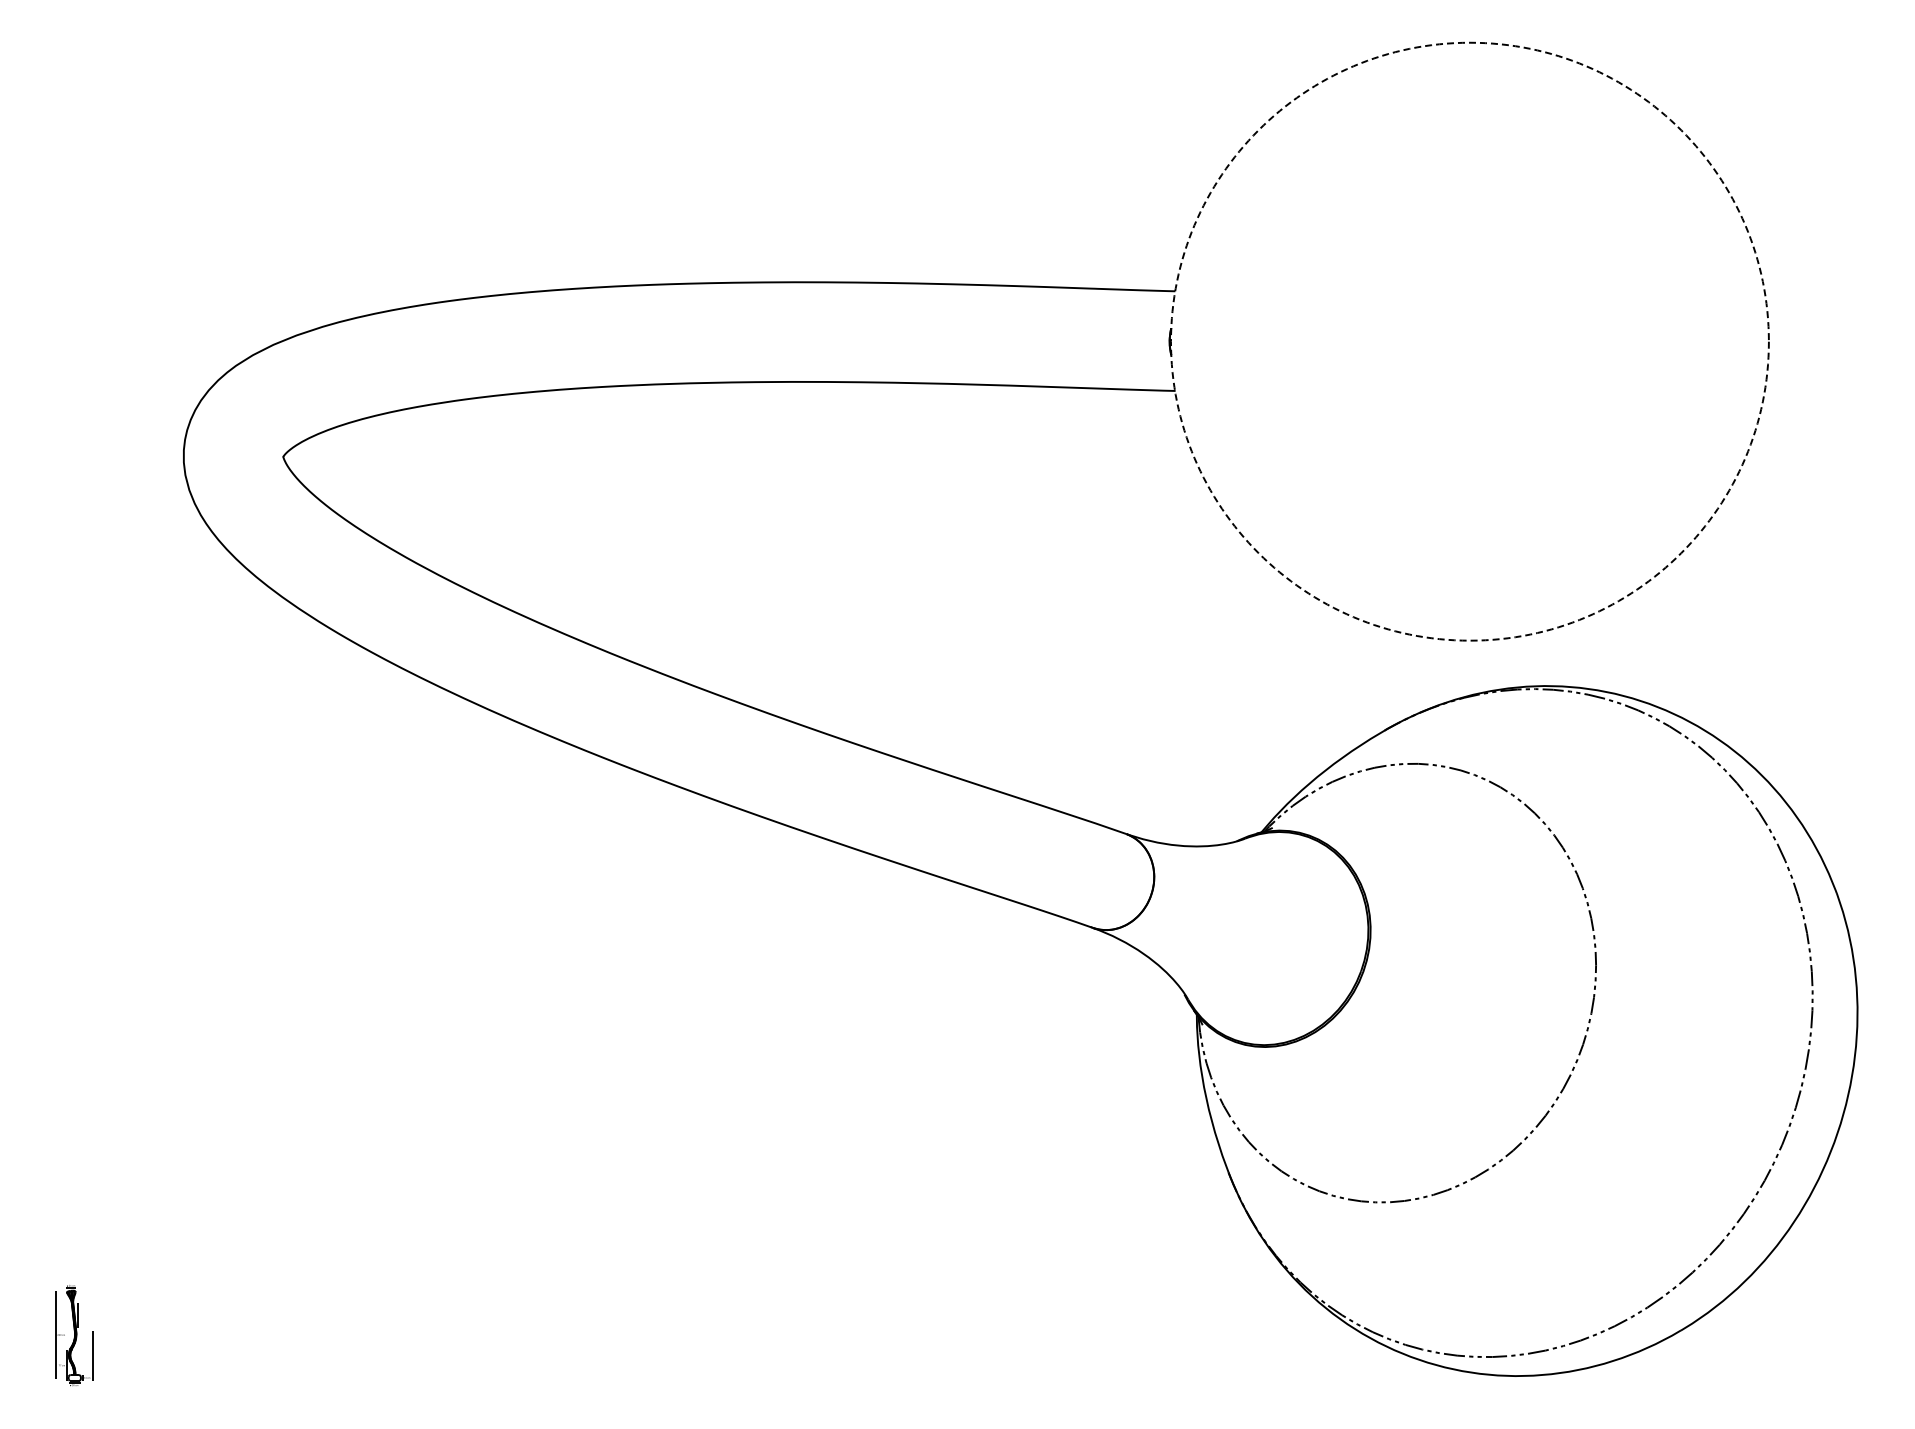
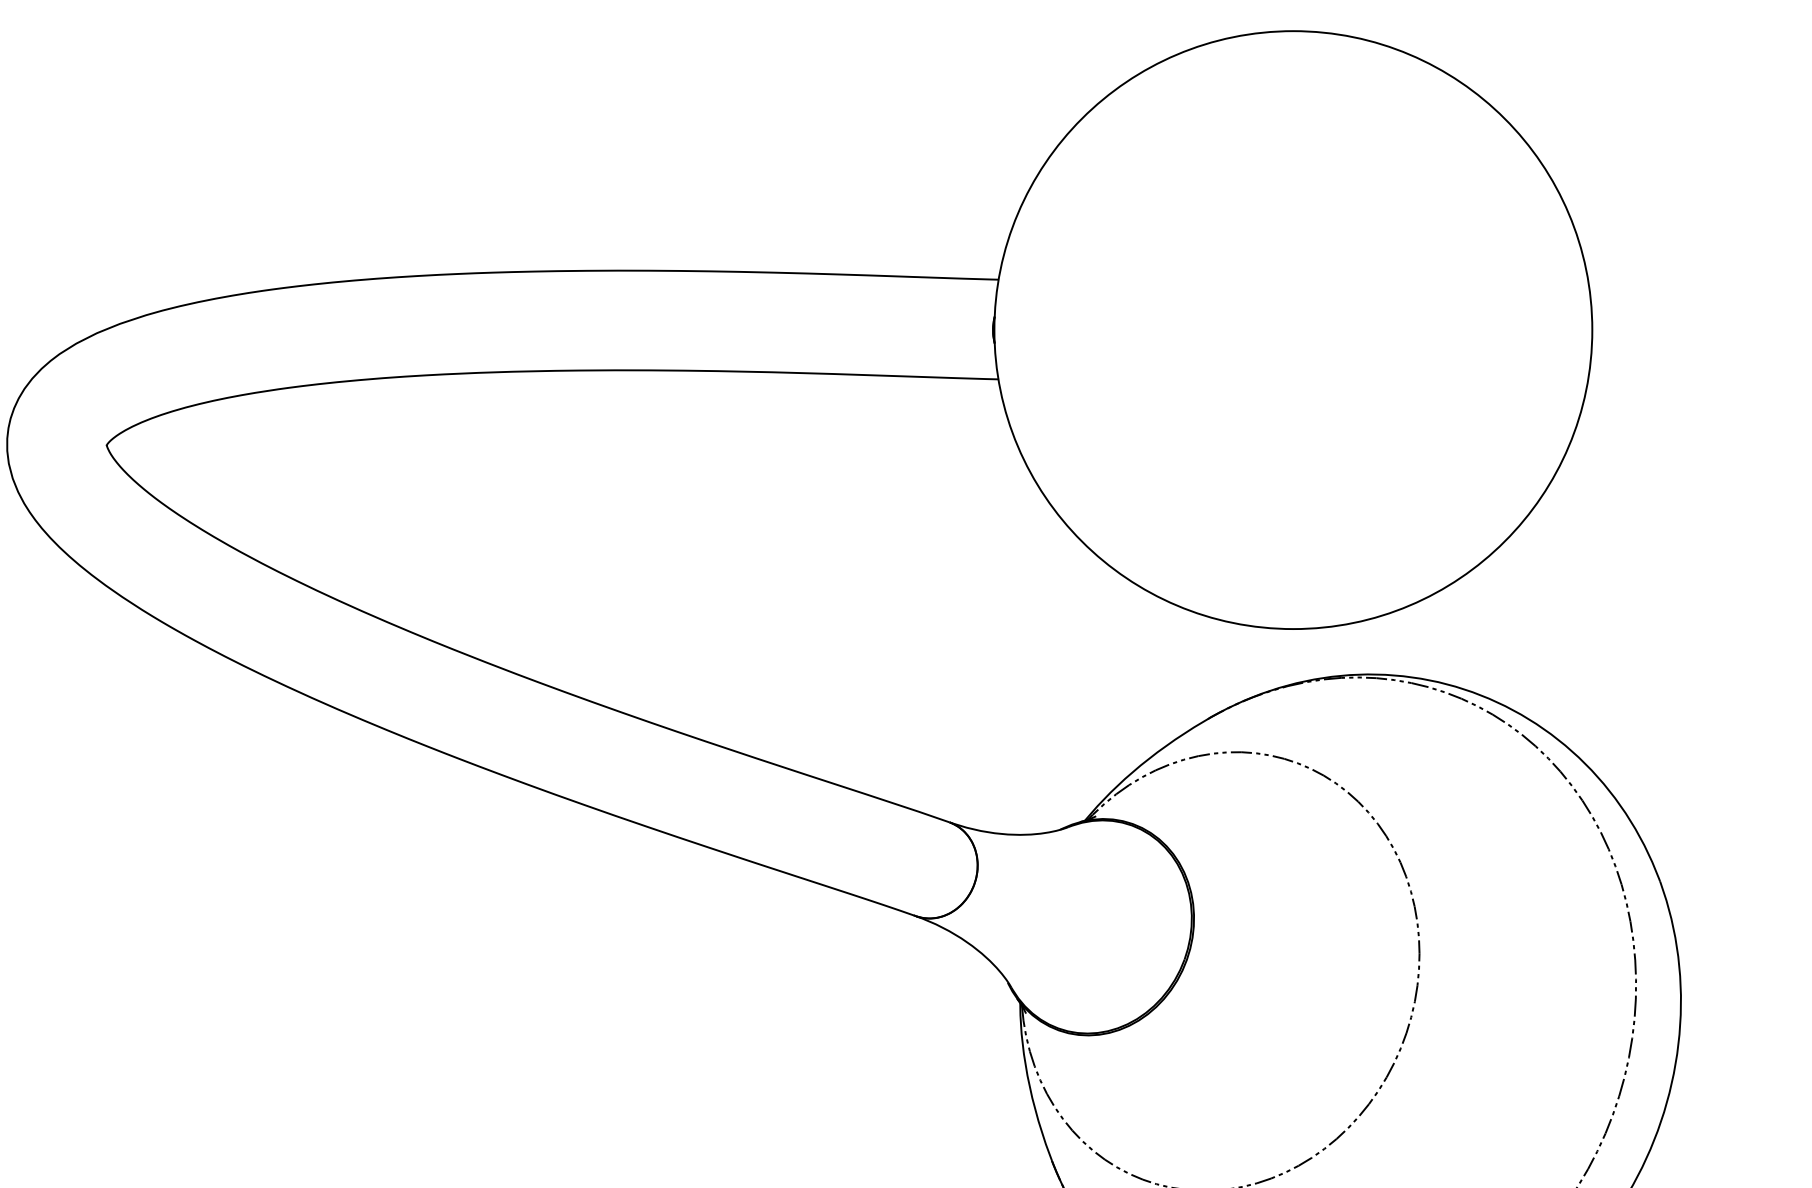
circle: (1469, 341) -> (1292, 329), dashed -> solid

